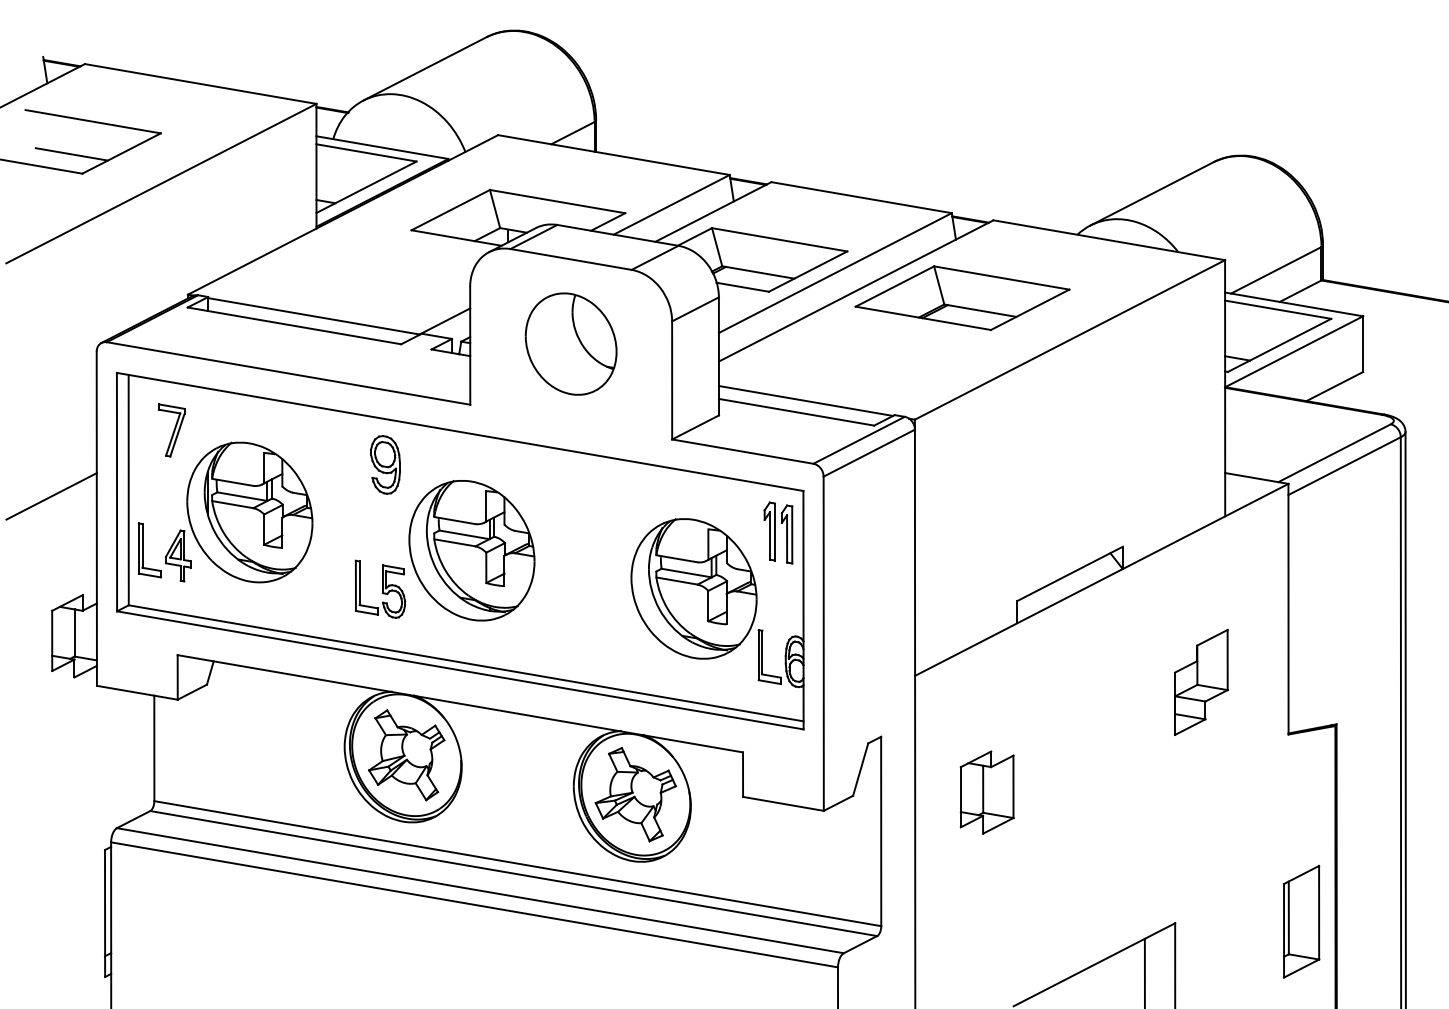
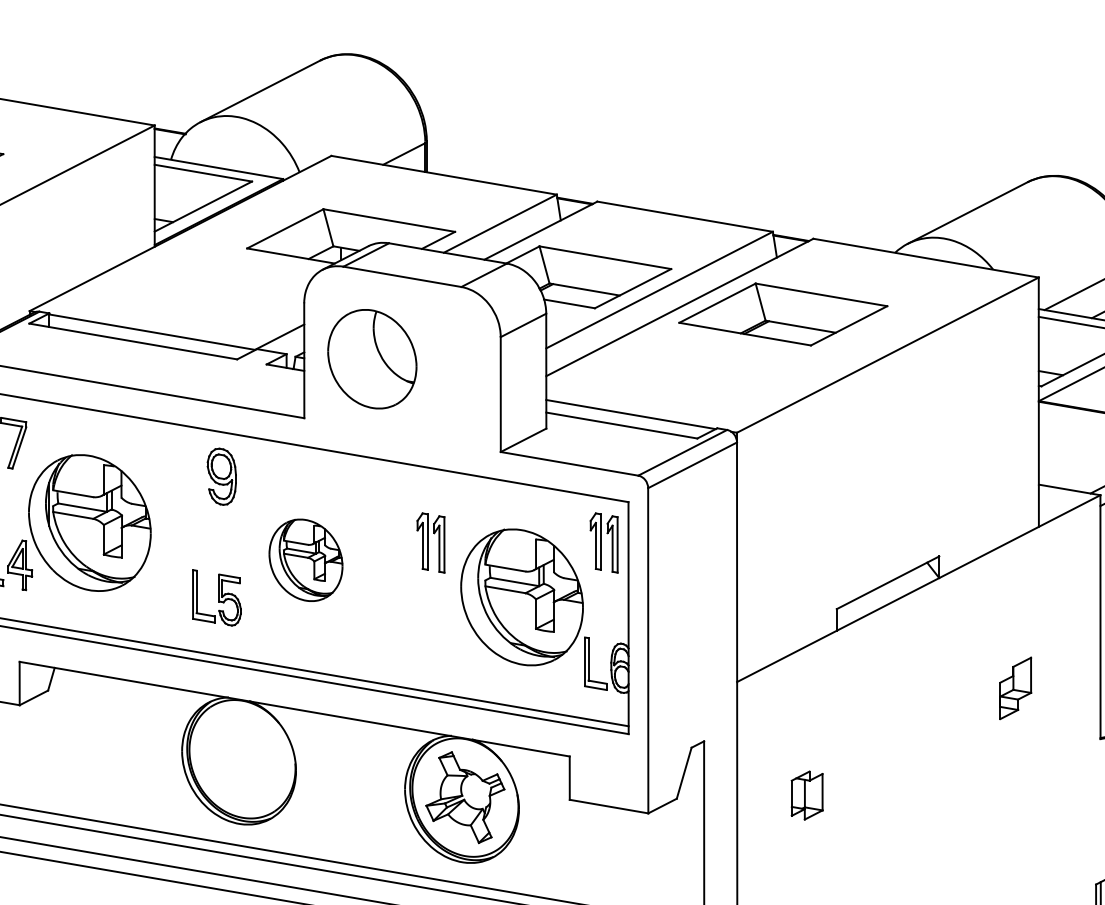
part: (570, 343) -> (371, 358), moved
part: (600, 532) -> (431, 542), added
part: (471, 550) -> (305, 560), size x0.6
part: (1201, 682) -> (1015, 688), size x0.6
part: (406, 755) -> (242, 759), removed
part: (986, 792) -> (806, 795), size x0.6

